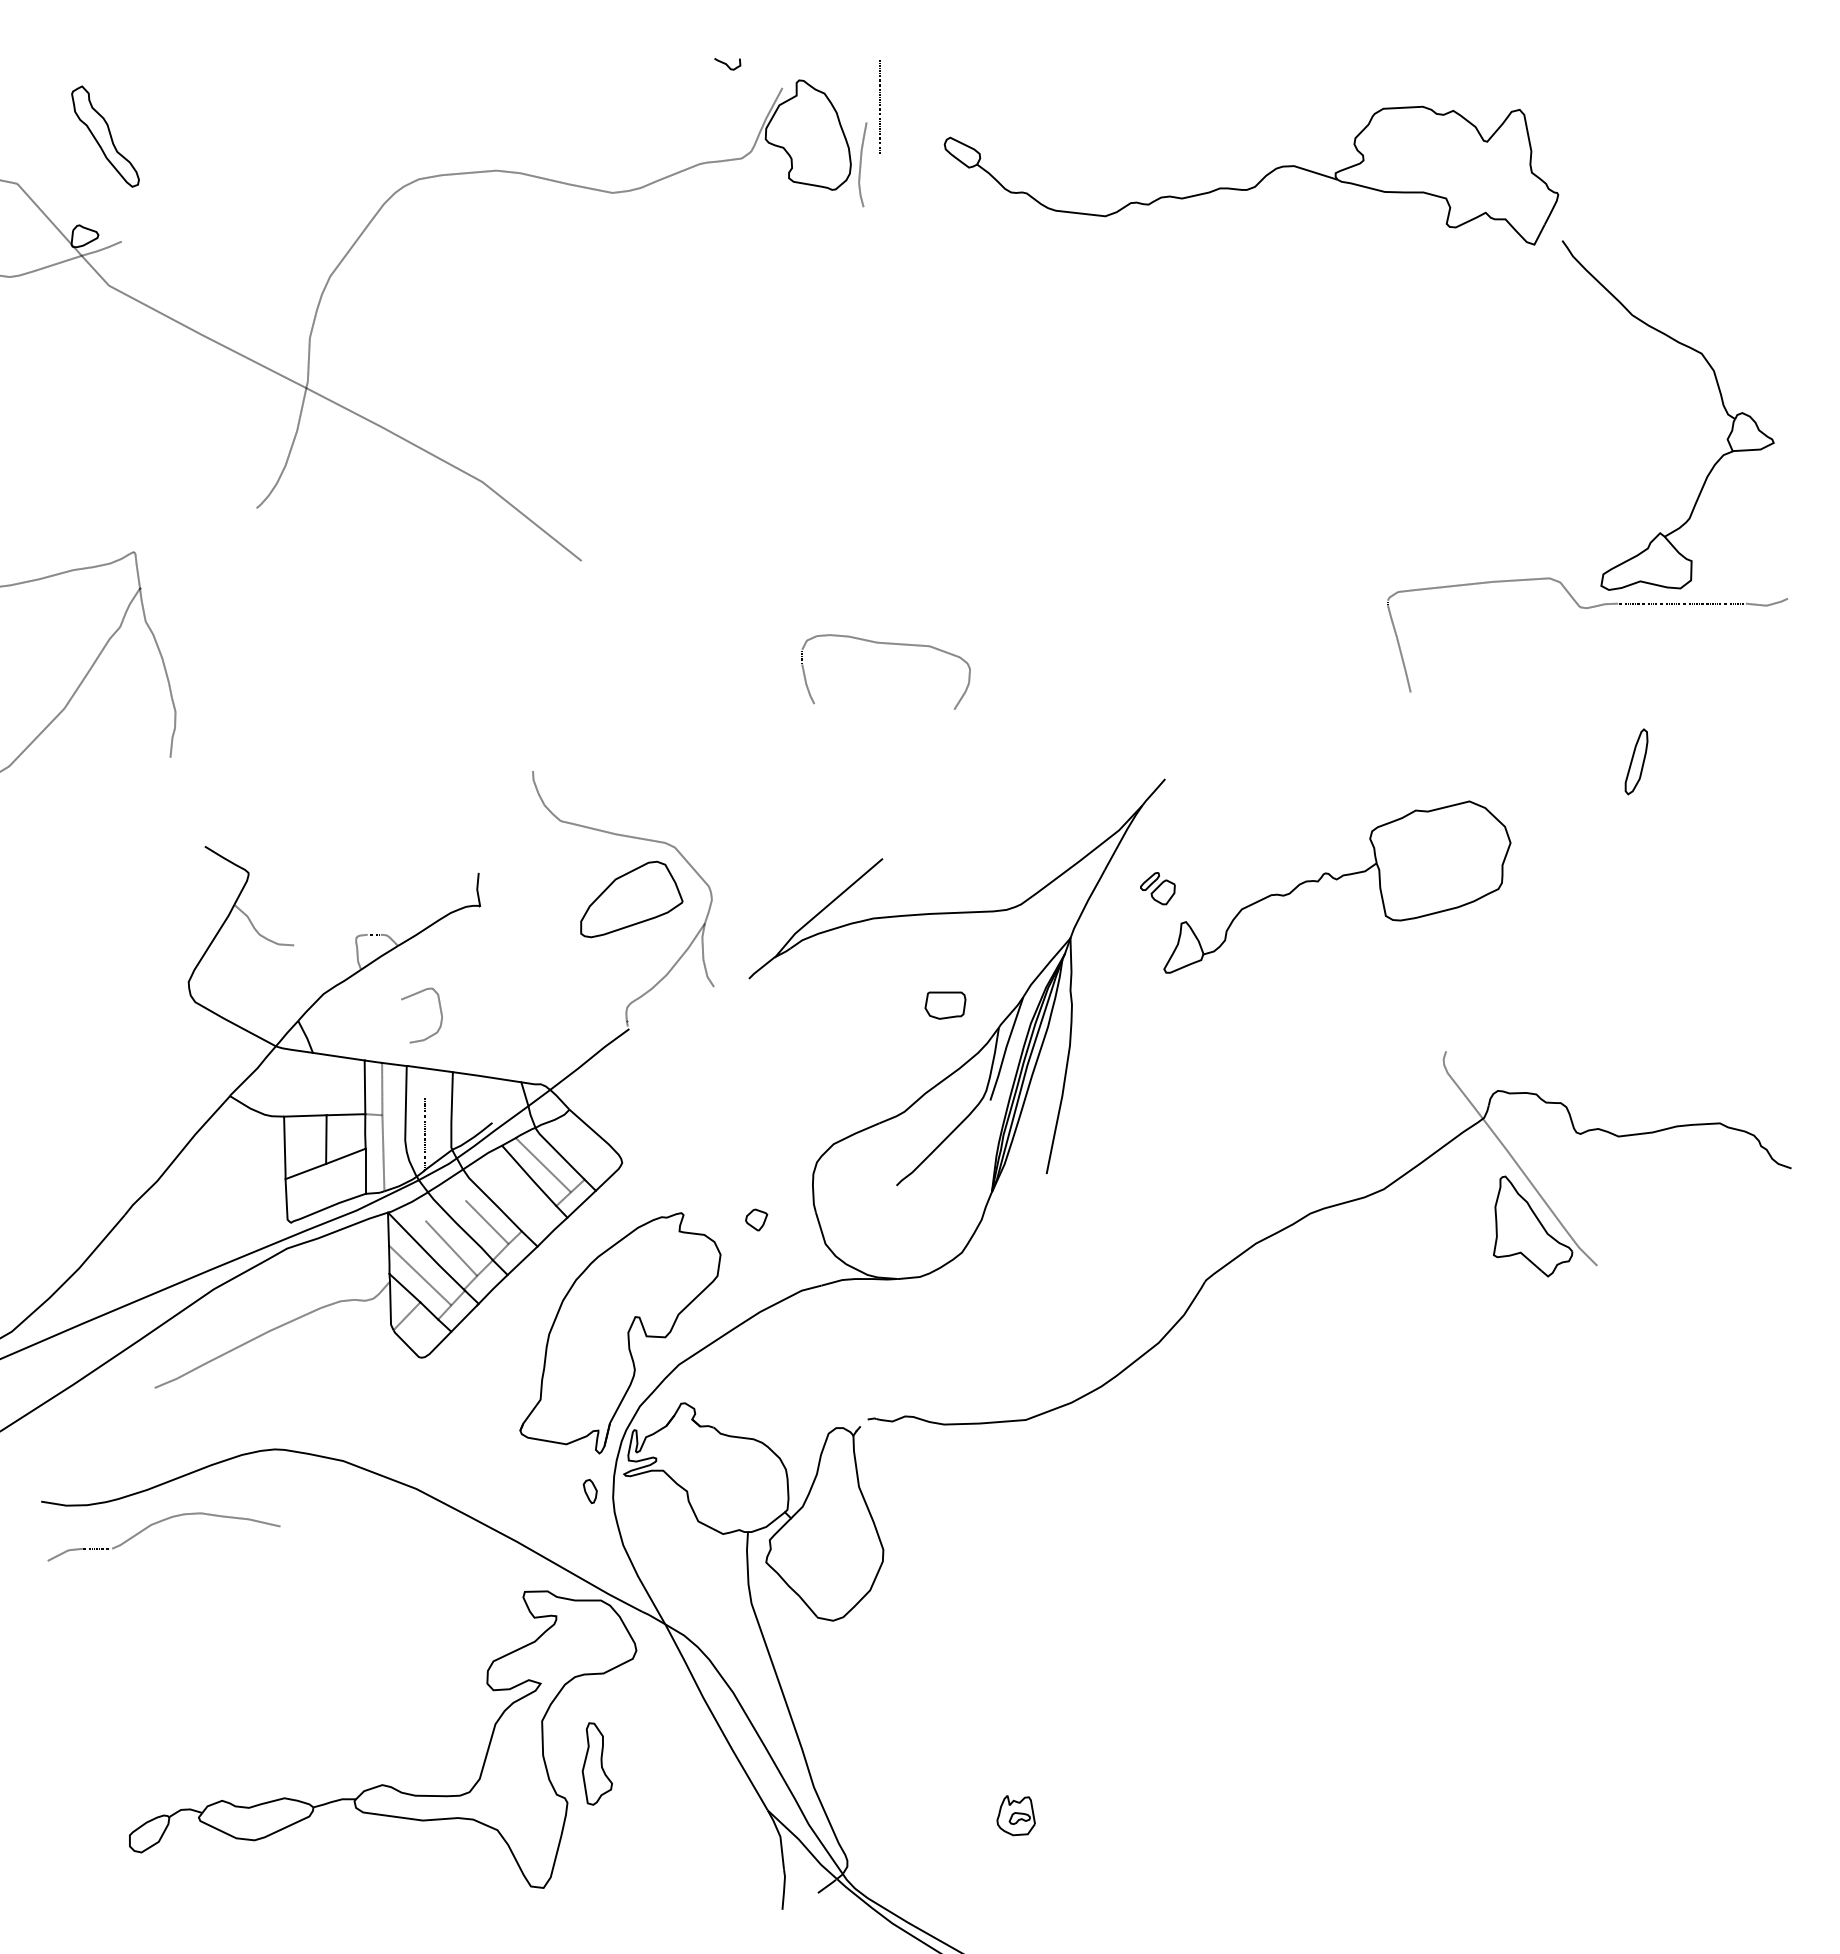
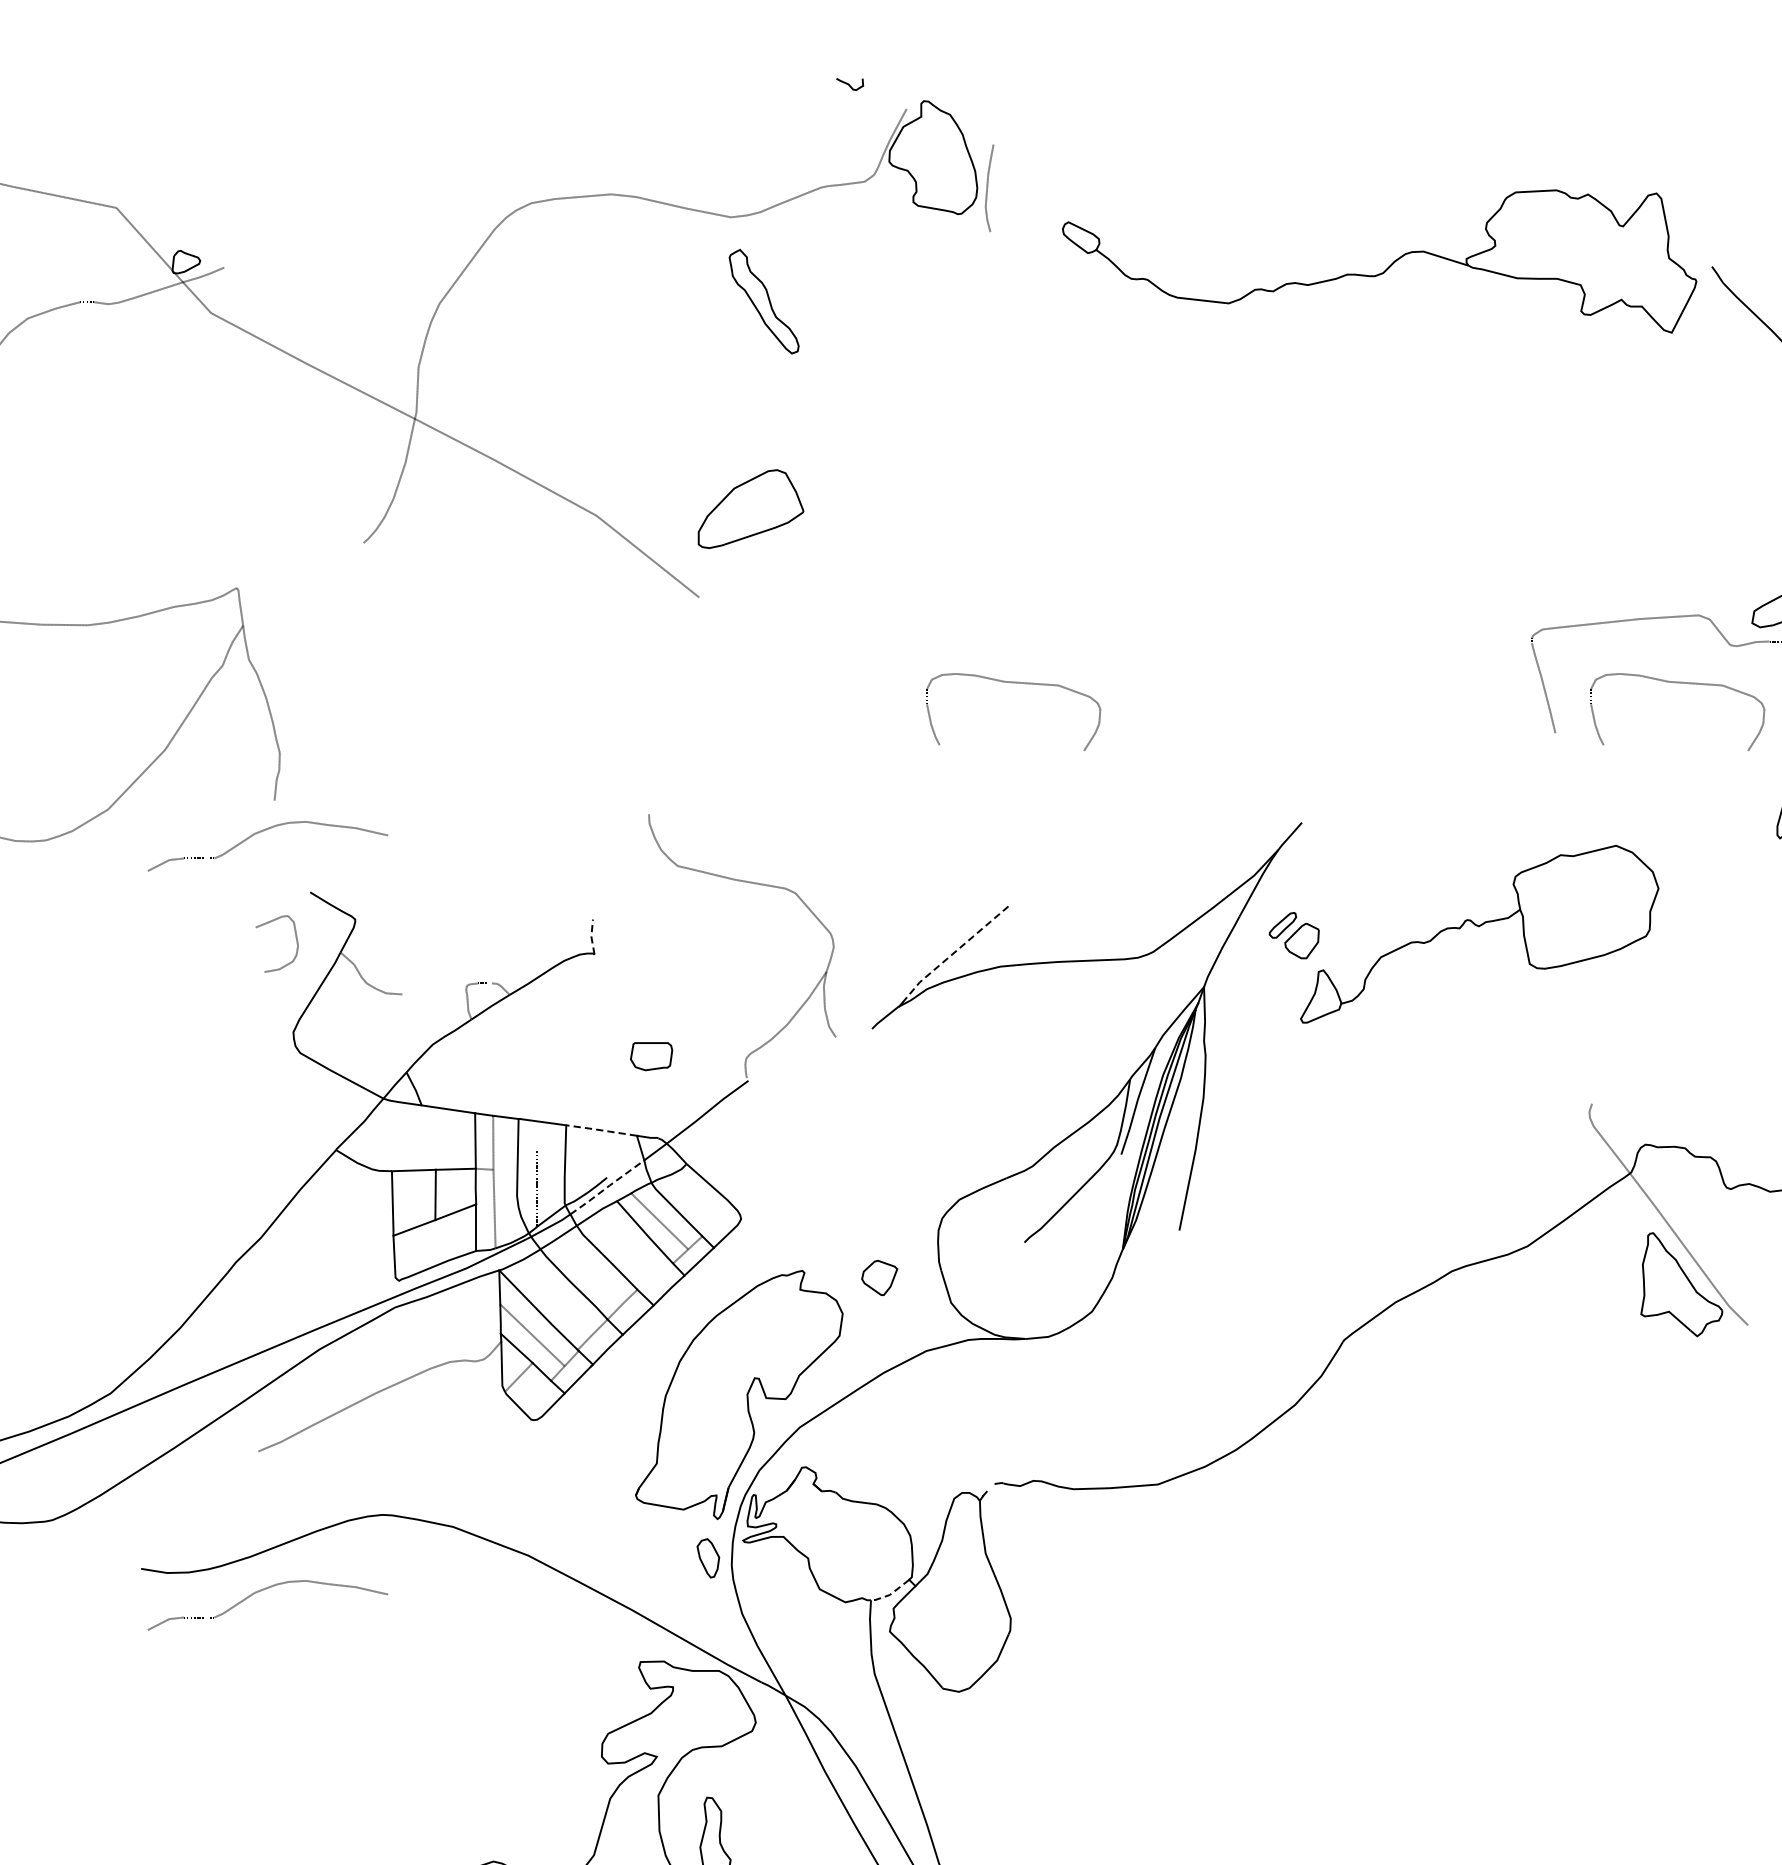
line: (879, 105) -> (1006, 127), removed
part: (105, 136) -> (764, 301), moved
part: (1258, 182) -> (1386, 268), moved
curve: (1528, 644) -> (1677, 683), added
curve: (160, 787) -> (264, 831), added
part: (1157, 888) -> (1293, 935), size x1.4
line: (477, 889) -> (591, 936), solid -> dashed
part: (631, 899) -> (750, 509), moved
line: (829, 904) -> (955, 952), solid -> dashed
part: (945, 1005) -> (651, 1056), moved
curve: (440, 1014) -> (296, 942), moved
line: (486, 1076) -> (600, 1129), solid -> dashed
line: (492, 1132) -> (607, 1187), solid -> dashed
part: (756, 1219) -> (879, 1277), size x1.6
line: (486, 1222) -> (600, 1280), removed
line: (451, 1248) -> (564, 1307), removed
part: (589, 1491) -> (707, 1558), size x1.6
line: (767, 1526) -> (891, 1594), solid -> dashed

